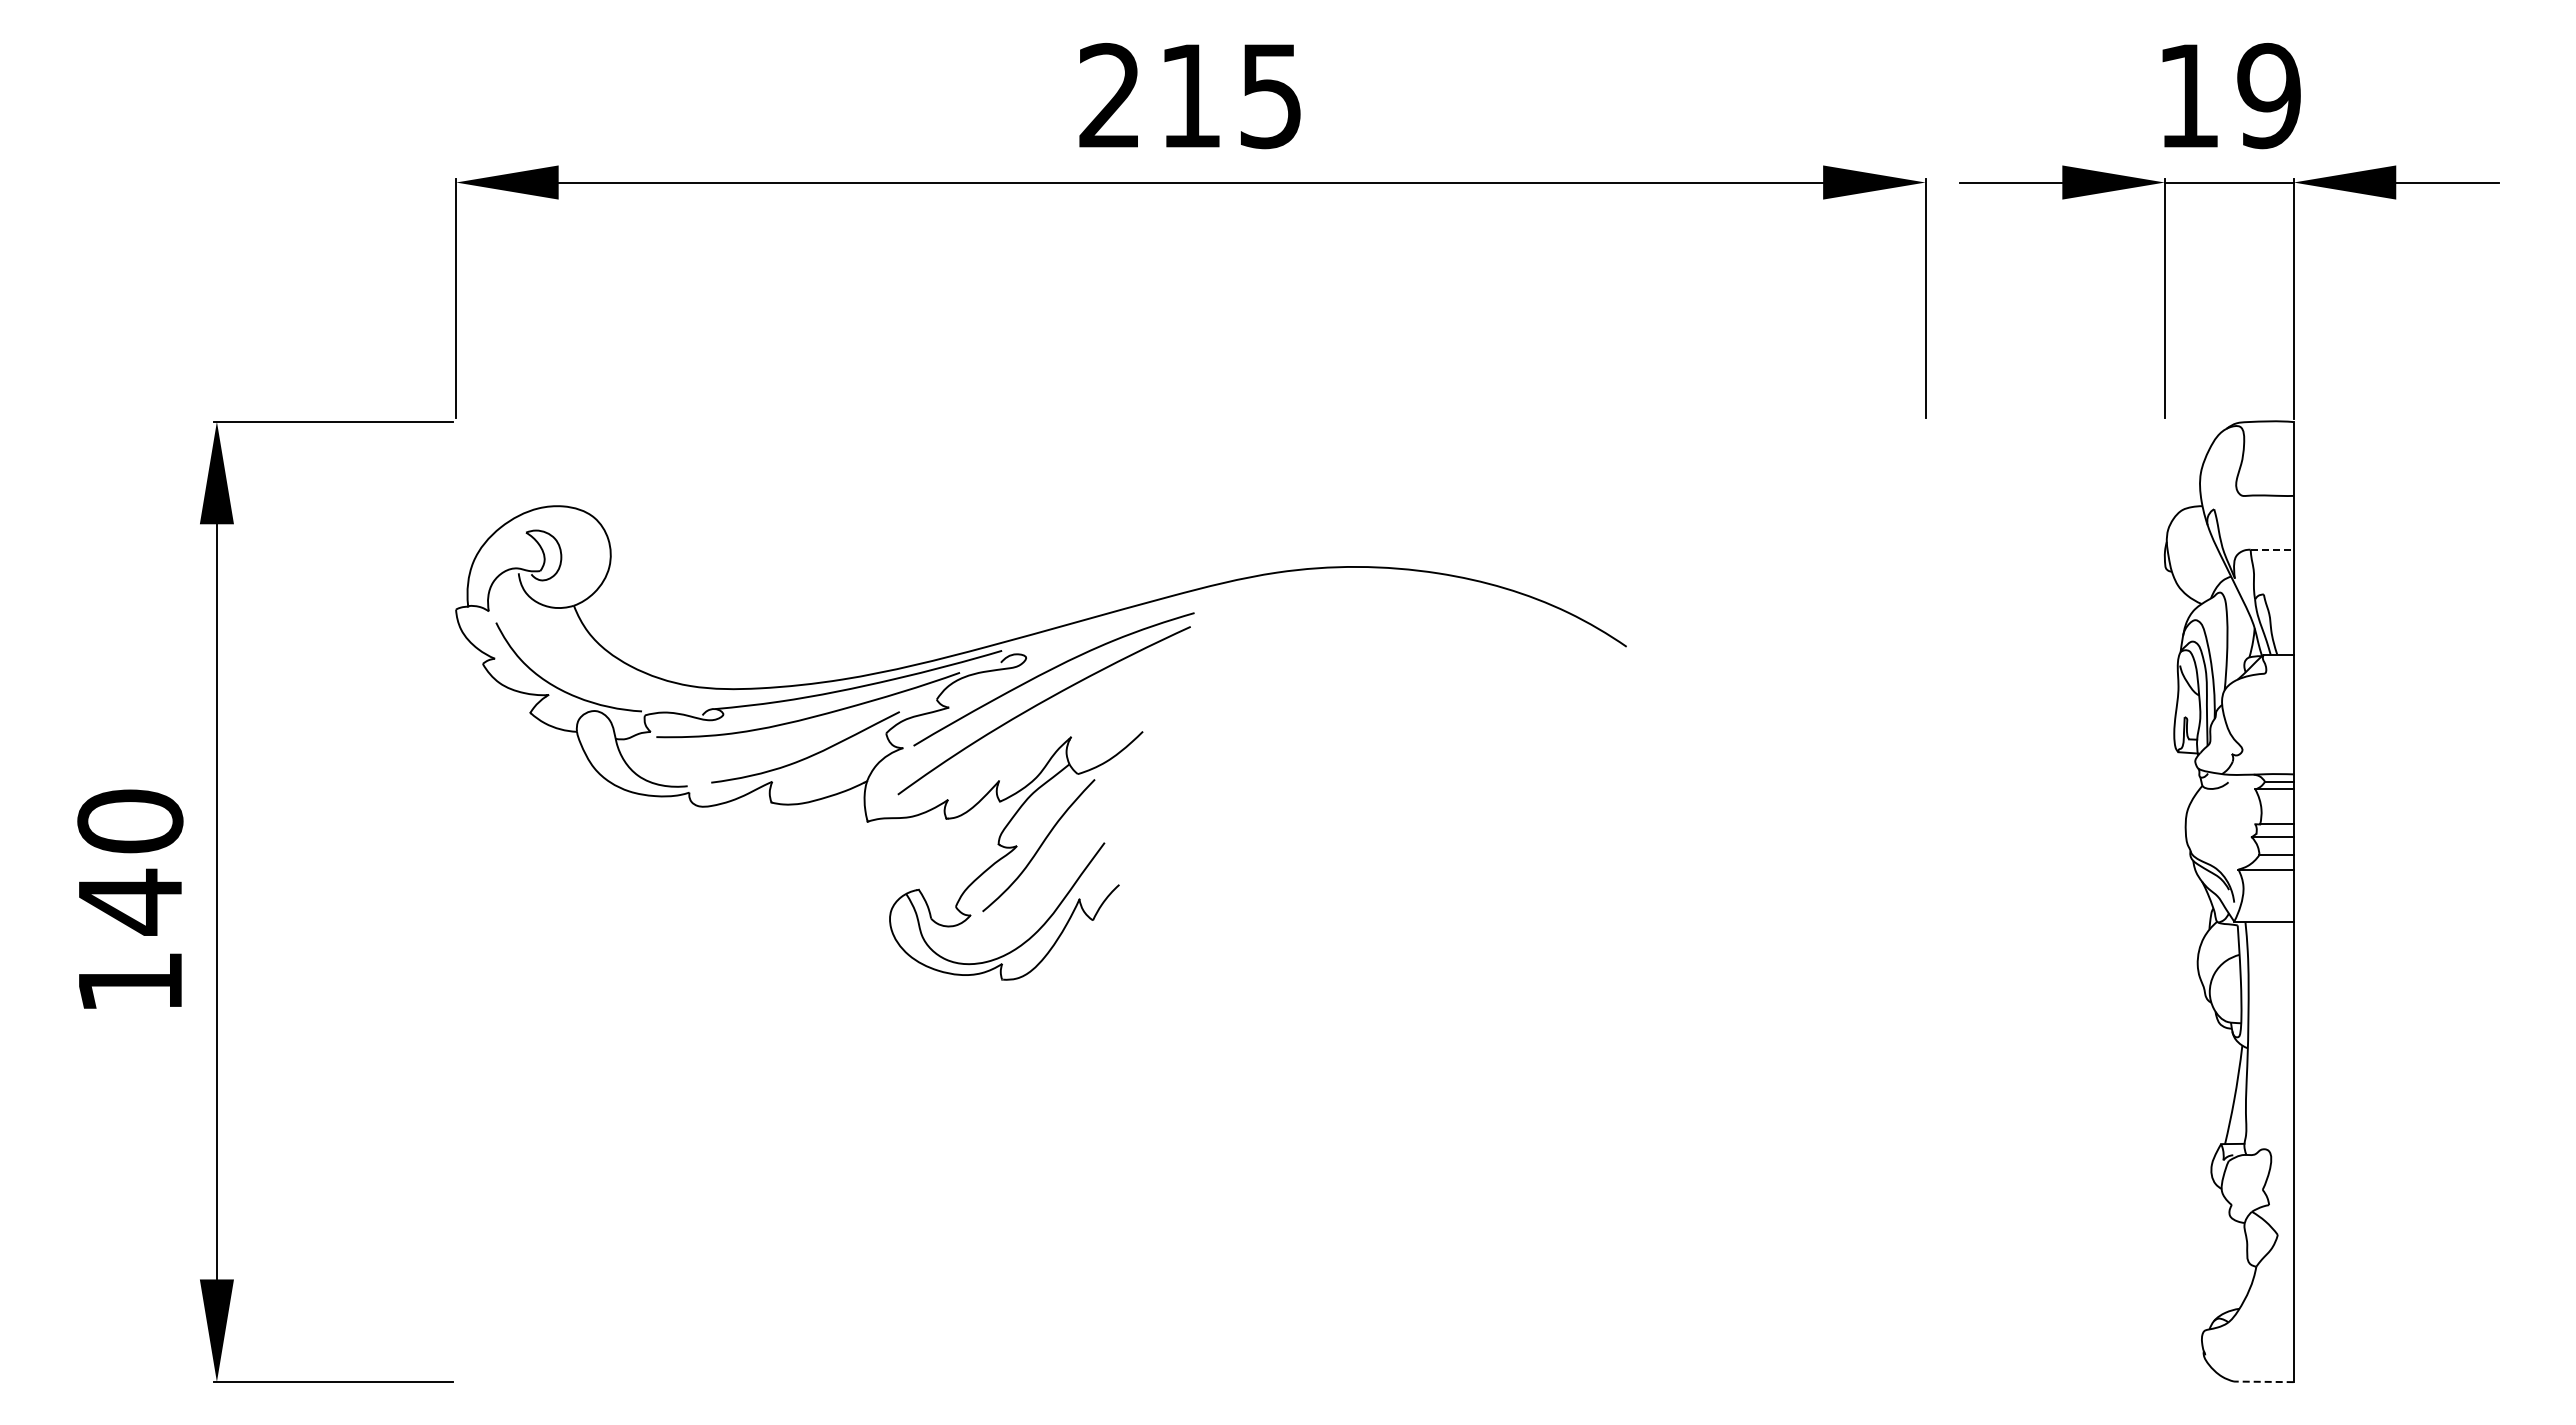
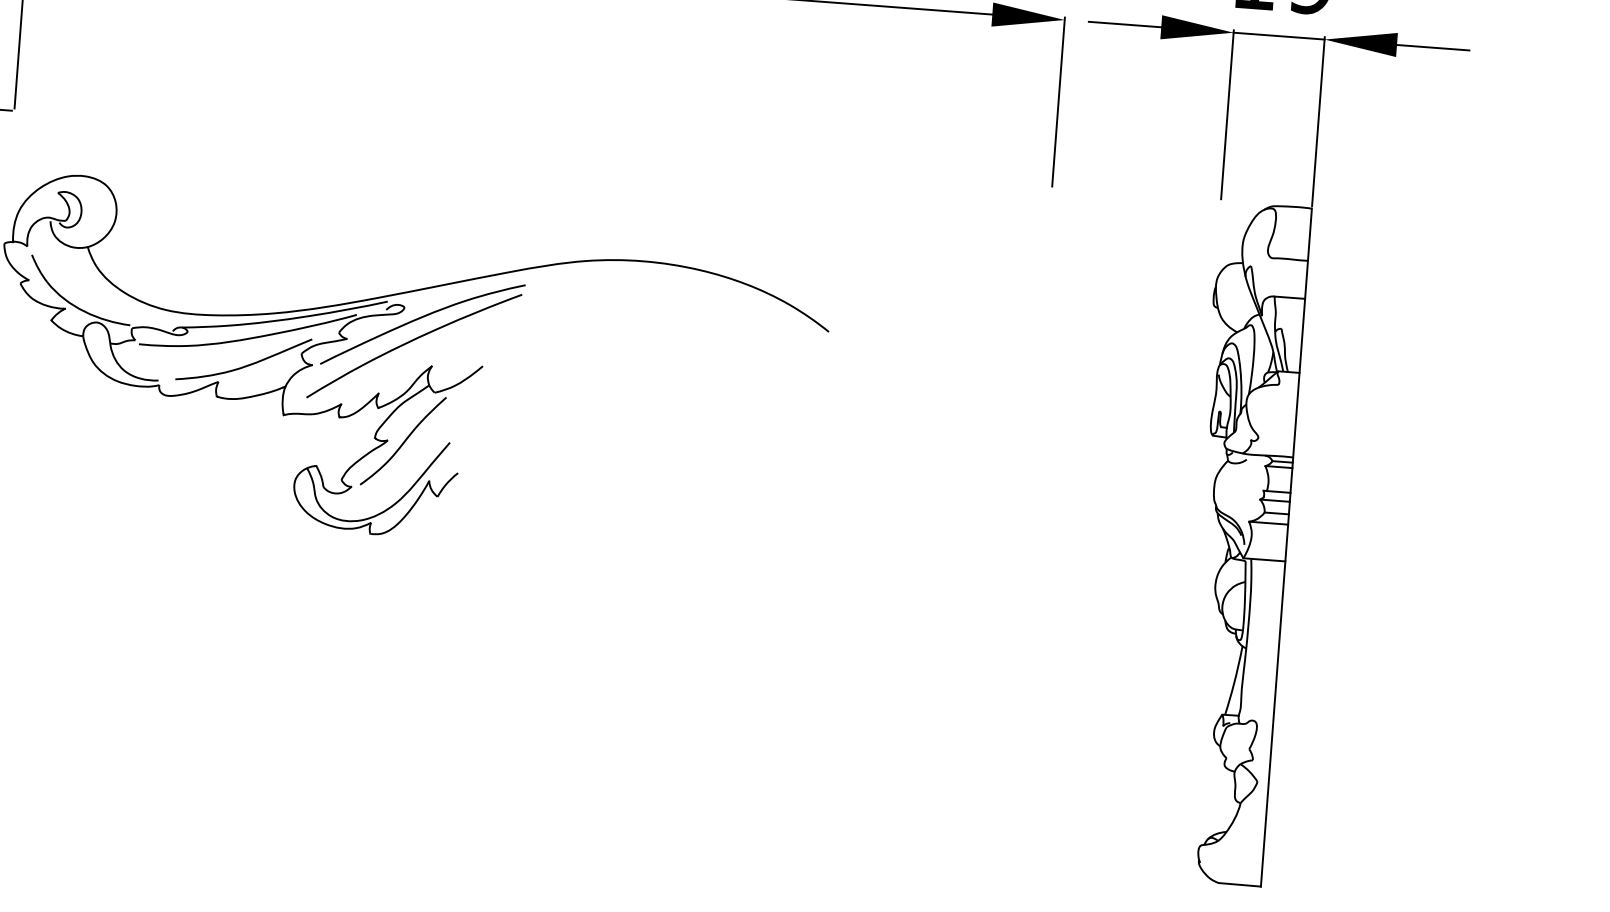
line: (2272, 549) -> (1290, 297), dashed -> solid
line: (2263, 1381) -> (1239, 884), dashed -> solid

